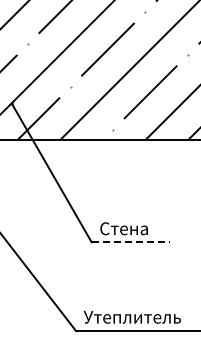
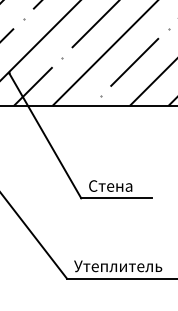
line: (131, 242) -> (117, 198), dashed -> solid

